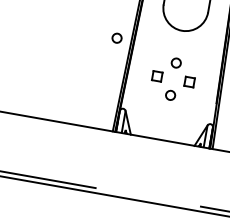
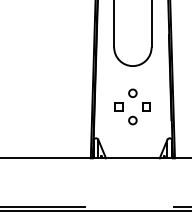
circle: (116, 38) -> (80, 81), removed

